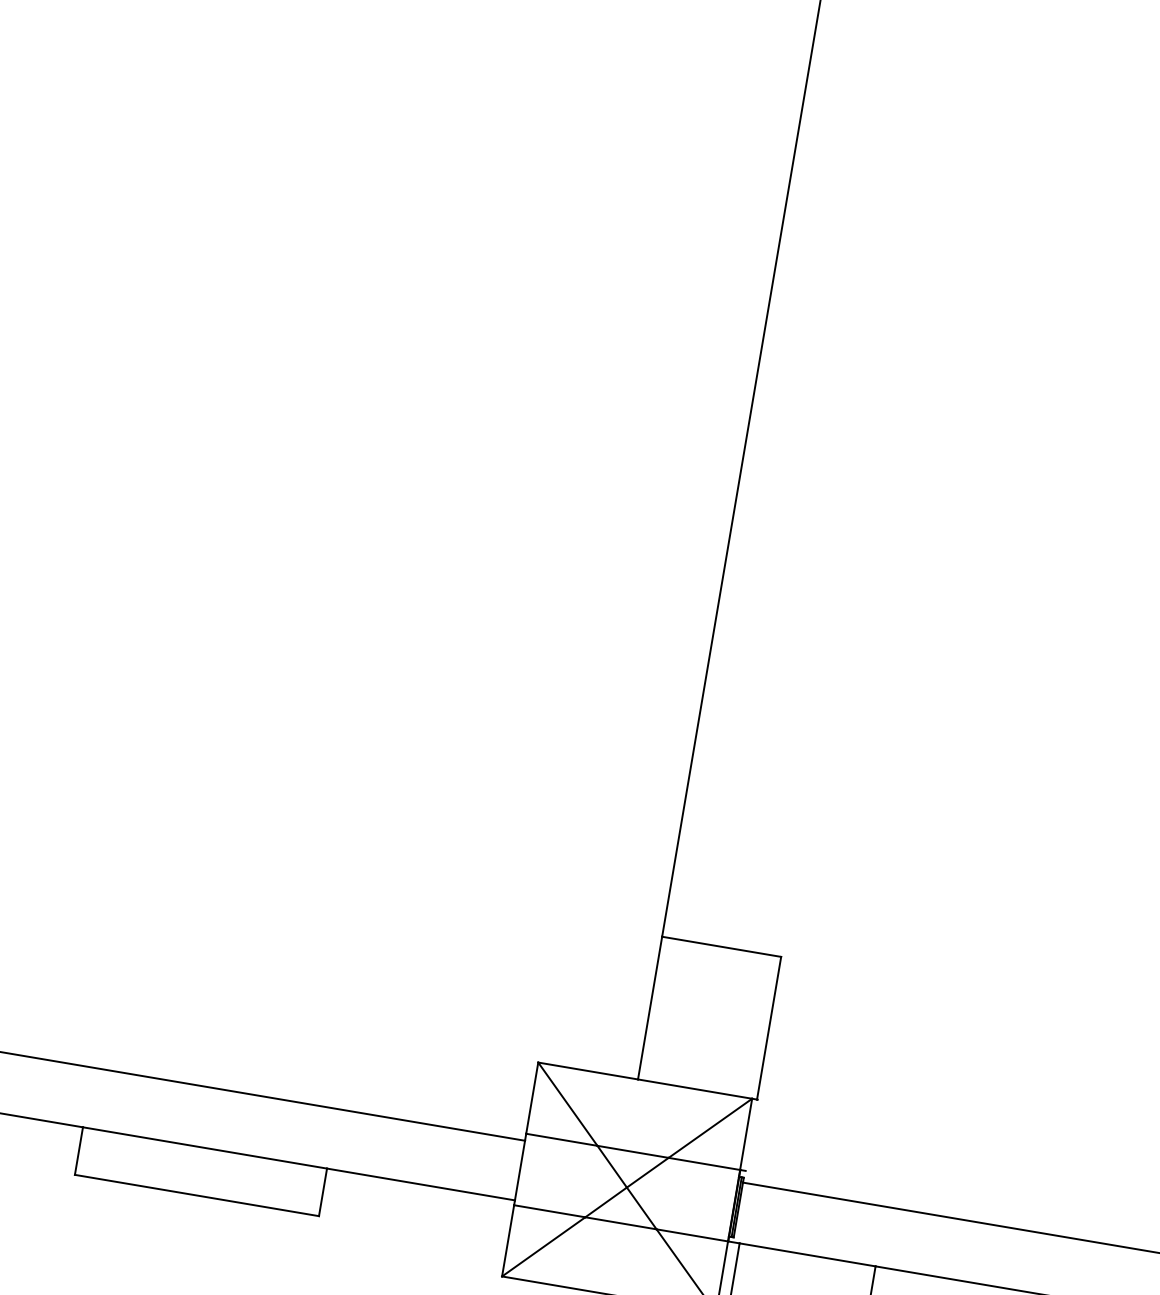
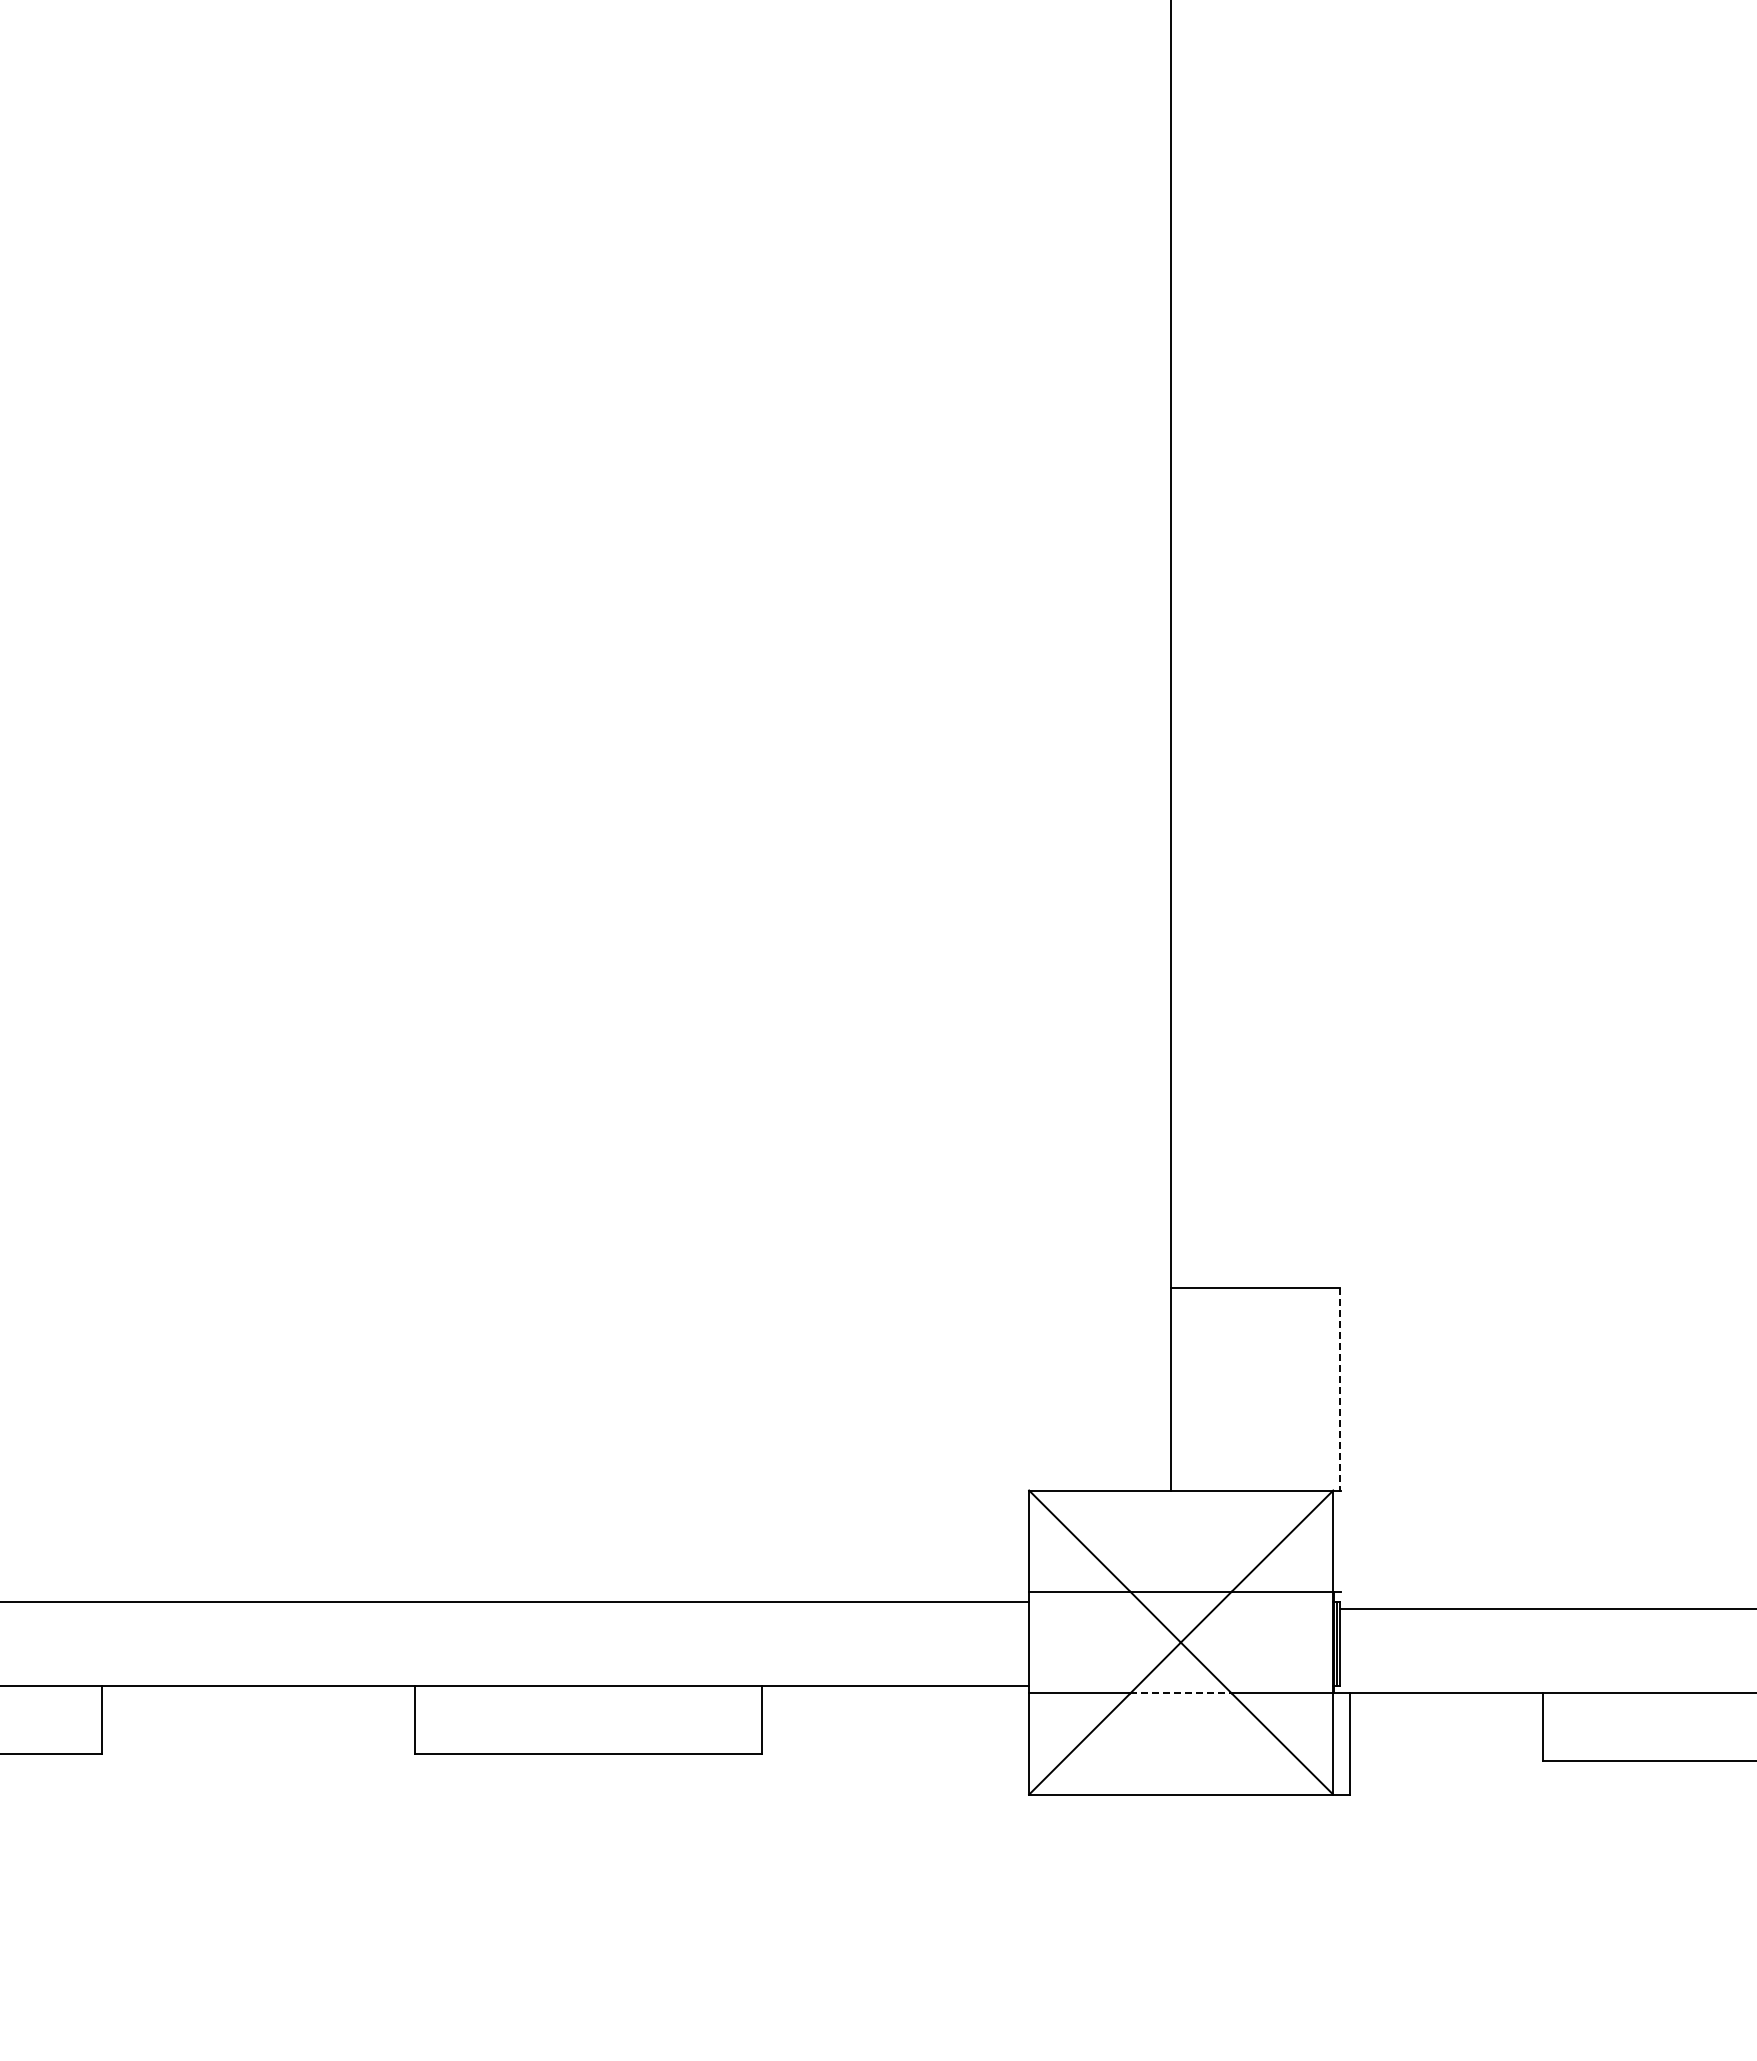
line: (769, 1028) -> (1340, 1389), solid -> dashed
line: (621, 1223) -> (1181, 1693), solid -> dashed

